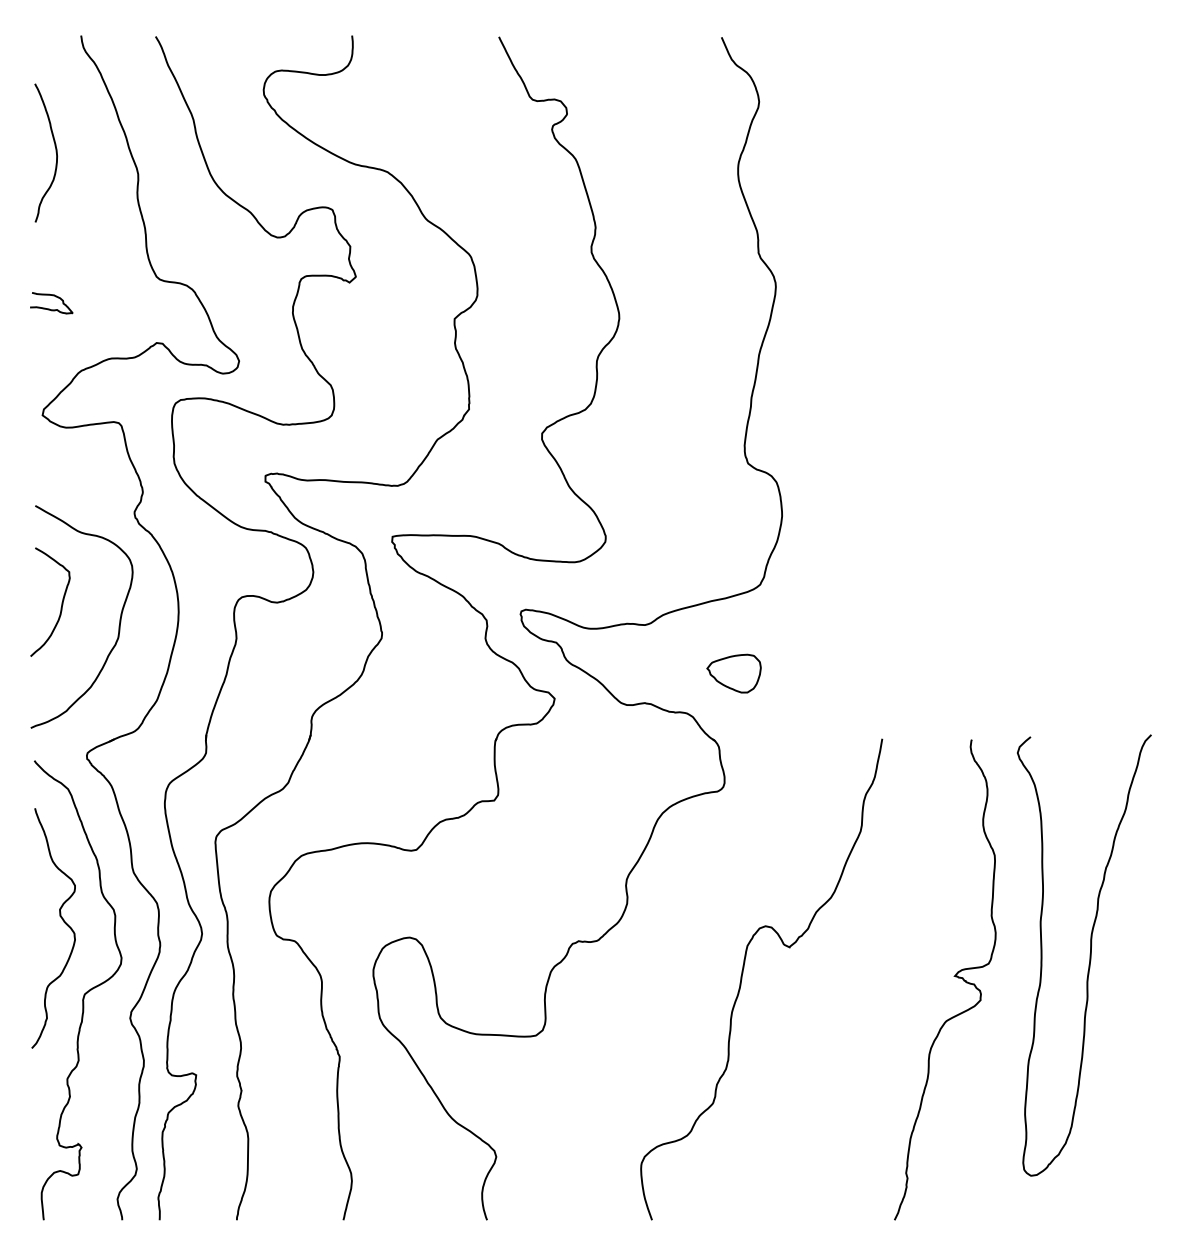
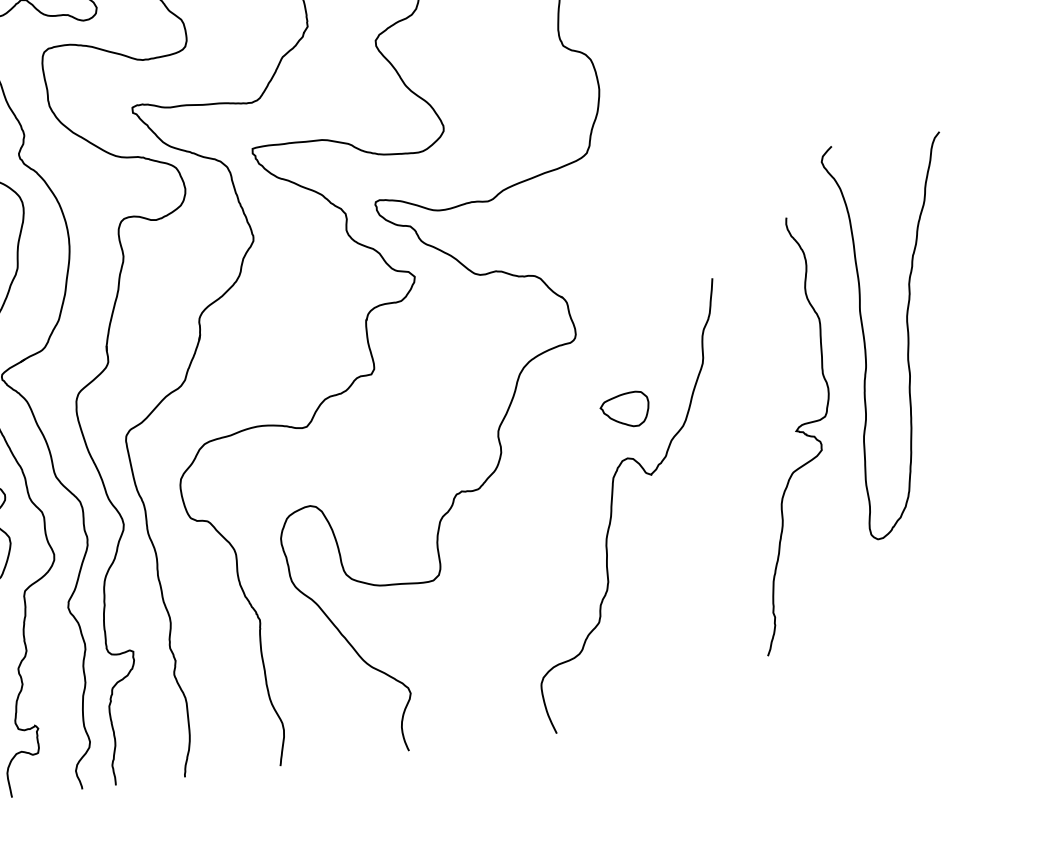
part: (733, 673) -> (624, 409), moved
curve: (1089, 955) -> (907, 335), moved
curve: (953, 976) -> (795, 431), moved

